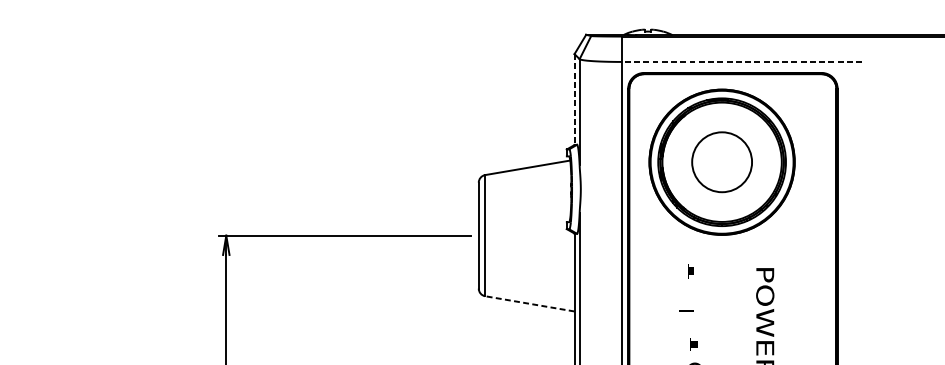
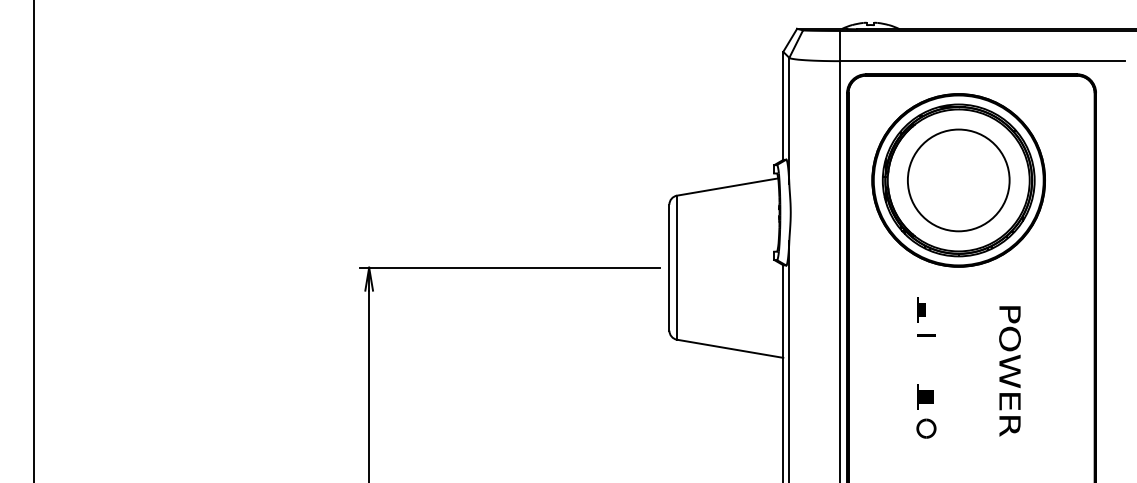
line: (742, 62) -> (982, 61), dashed -> solid
line: (574, 100) -> (783, 106), dashed -> solid
circle: (721, 162) -> (958, 180), size x1.43
part: (690, 270) -> (921, 309), size x1.43
line: (530, 303) -> (730, 348), dashed -> solid
line: (686, 311) -> (926, 335), moved
part: (694, 343) -> (925, 396), size x1.67

